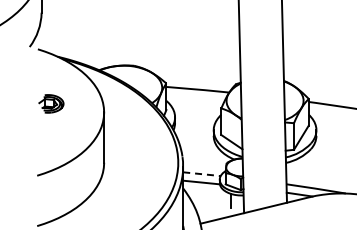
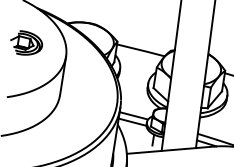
part: (51, 103) -> (26, 43), size x1.67
line: (203, 174) -> (135, 116), dashed -> solid

